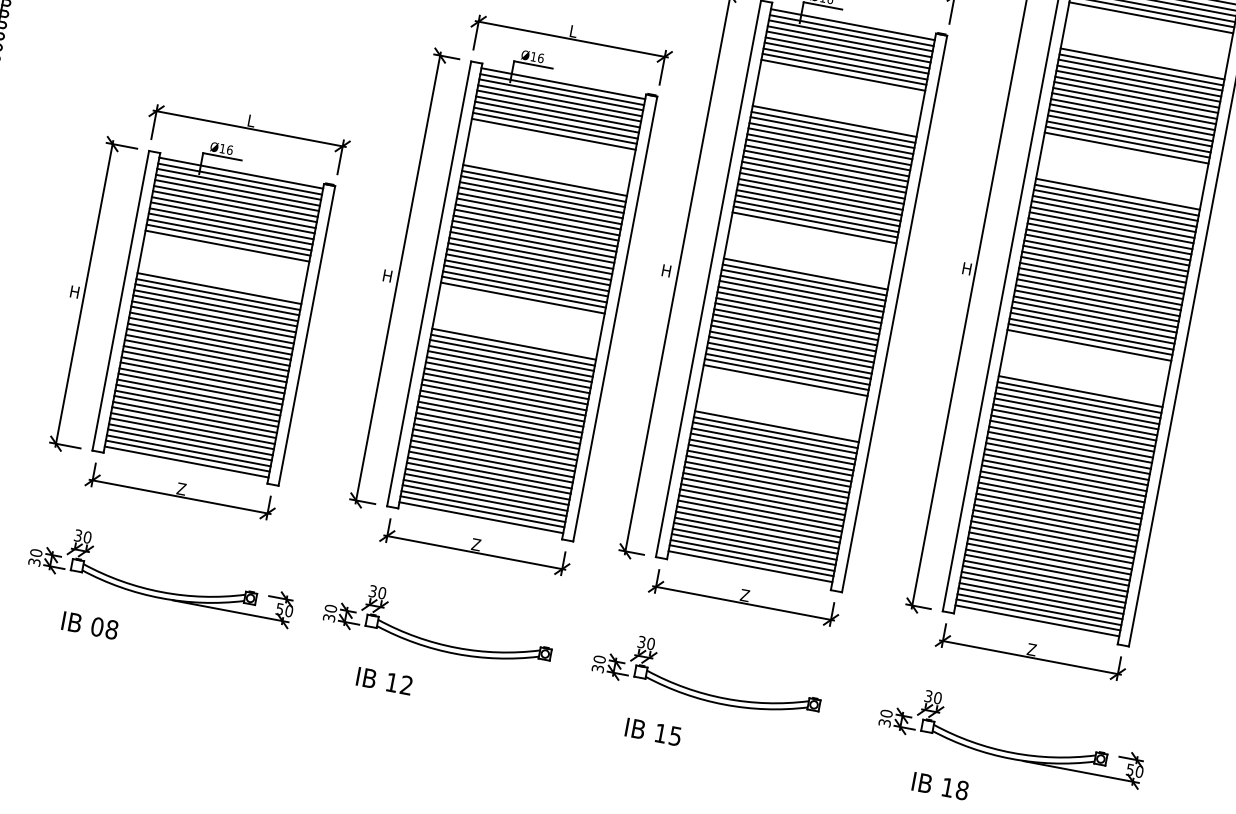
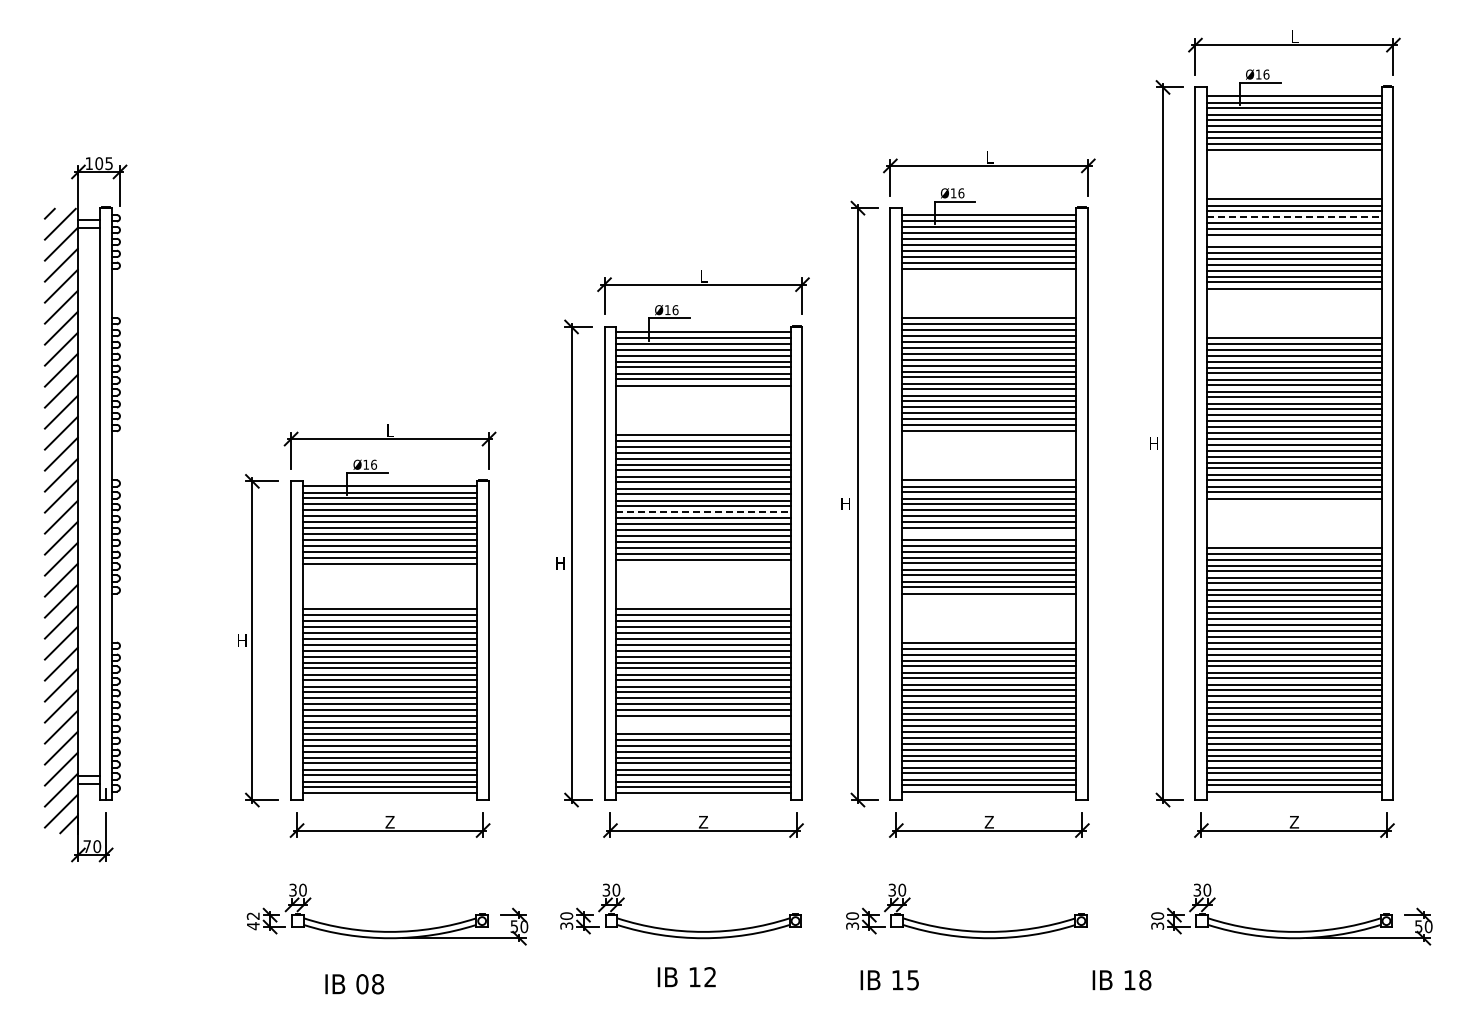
line: (1139, 81) -> (1294, 217), solid -> dashed
line: (1135, 103) -> (1294, 241), removed
line: (531, 253) -> (703, 512), solid -> dashed
line: (796, 325) -> (989, 534), removed
line: (493, 450) -> (703, 722), removed
line: (493, 455) -> (703, 727), removed
text: (34, 557) -> (252, 921), 30 -> 42
text: (89, 625) -> (354, 984), moved
text: (384, 681) -> (686, 977), moved
text: (653, 732) -> (889, 980), moved
text: (939, 786) -> (1121, 980), moved

